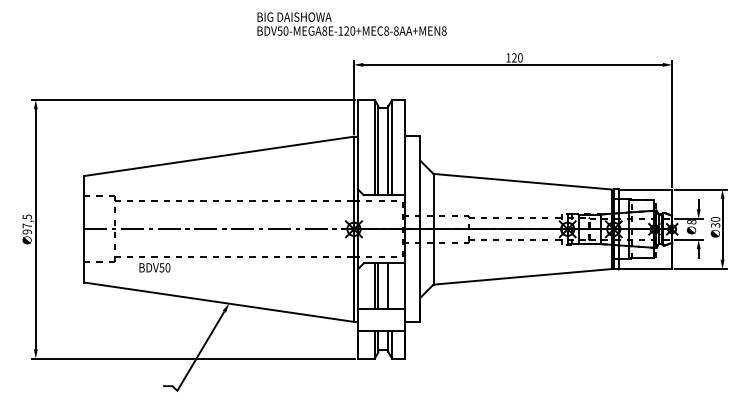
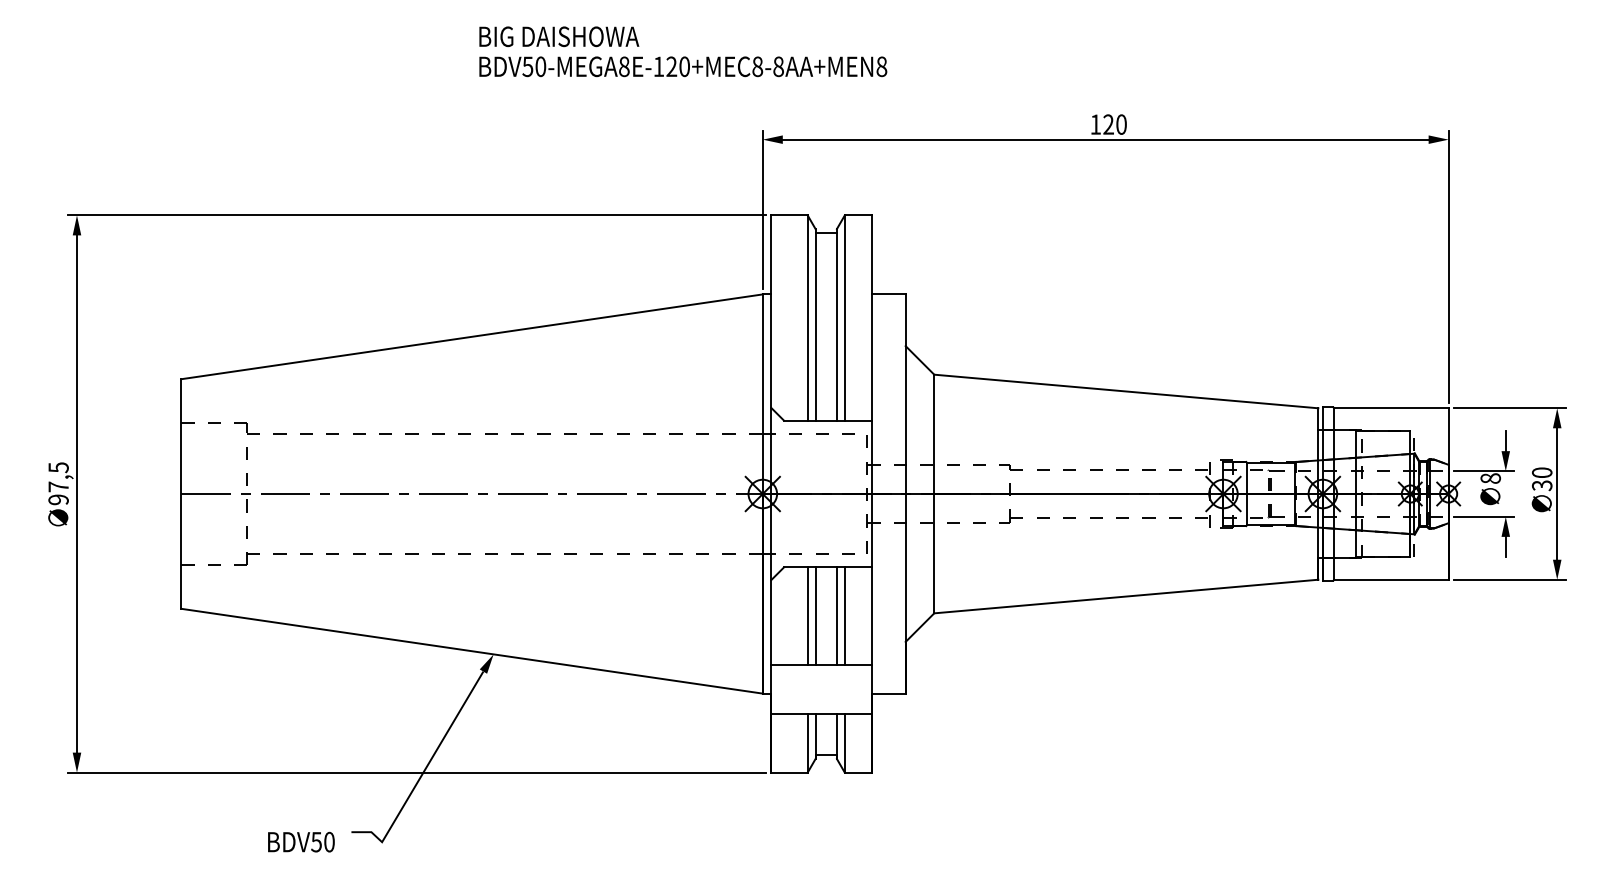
text: (351, 23) -> (681, 50), moved
text: (154, 267) -> (300, 841), moved
line: (392, 285) -> (845, 615), added

